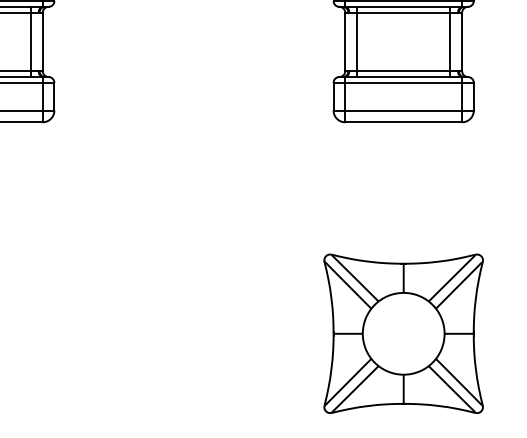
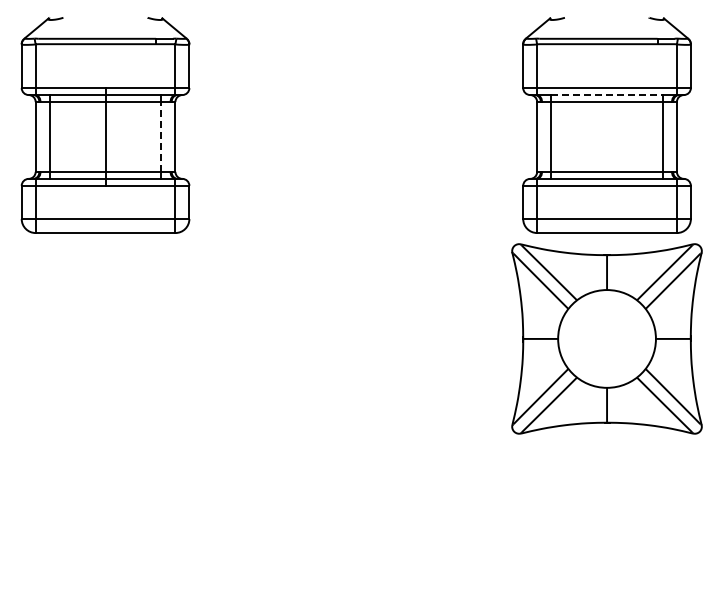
line: (404, 7) -> (607, 95), solid -> dashed
line: (31, 41) -> (161, 136), solid -> dashed
part: (403, 333) -> (606, 338), moved

